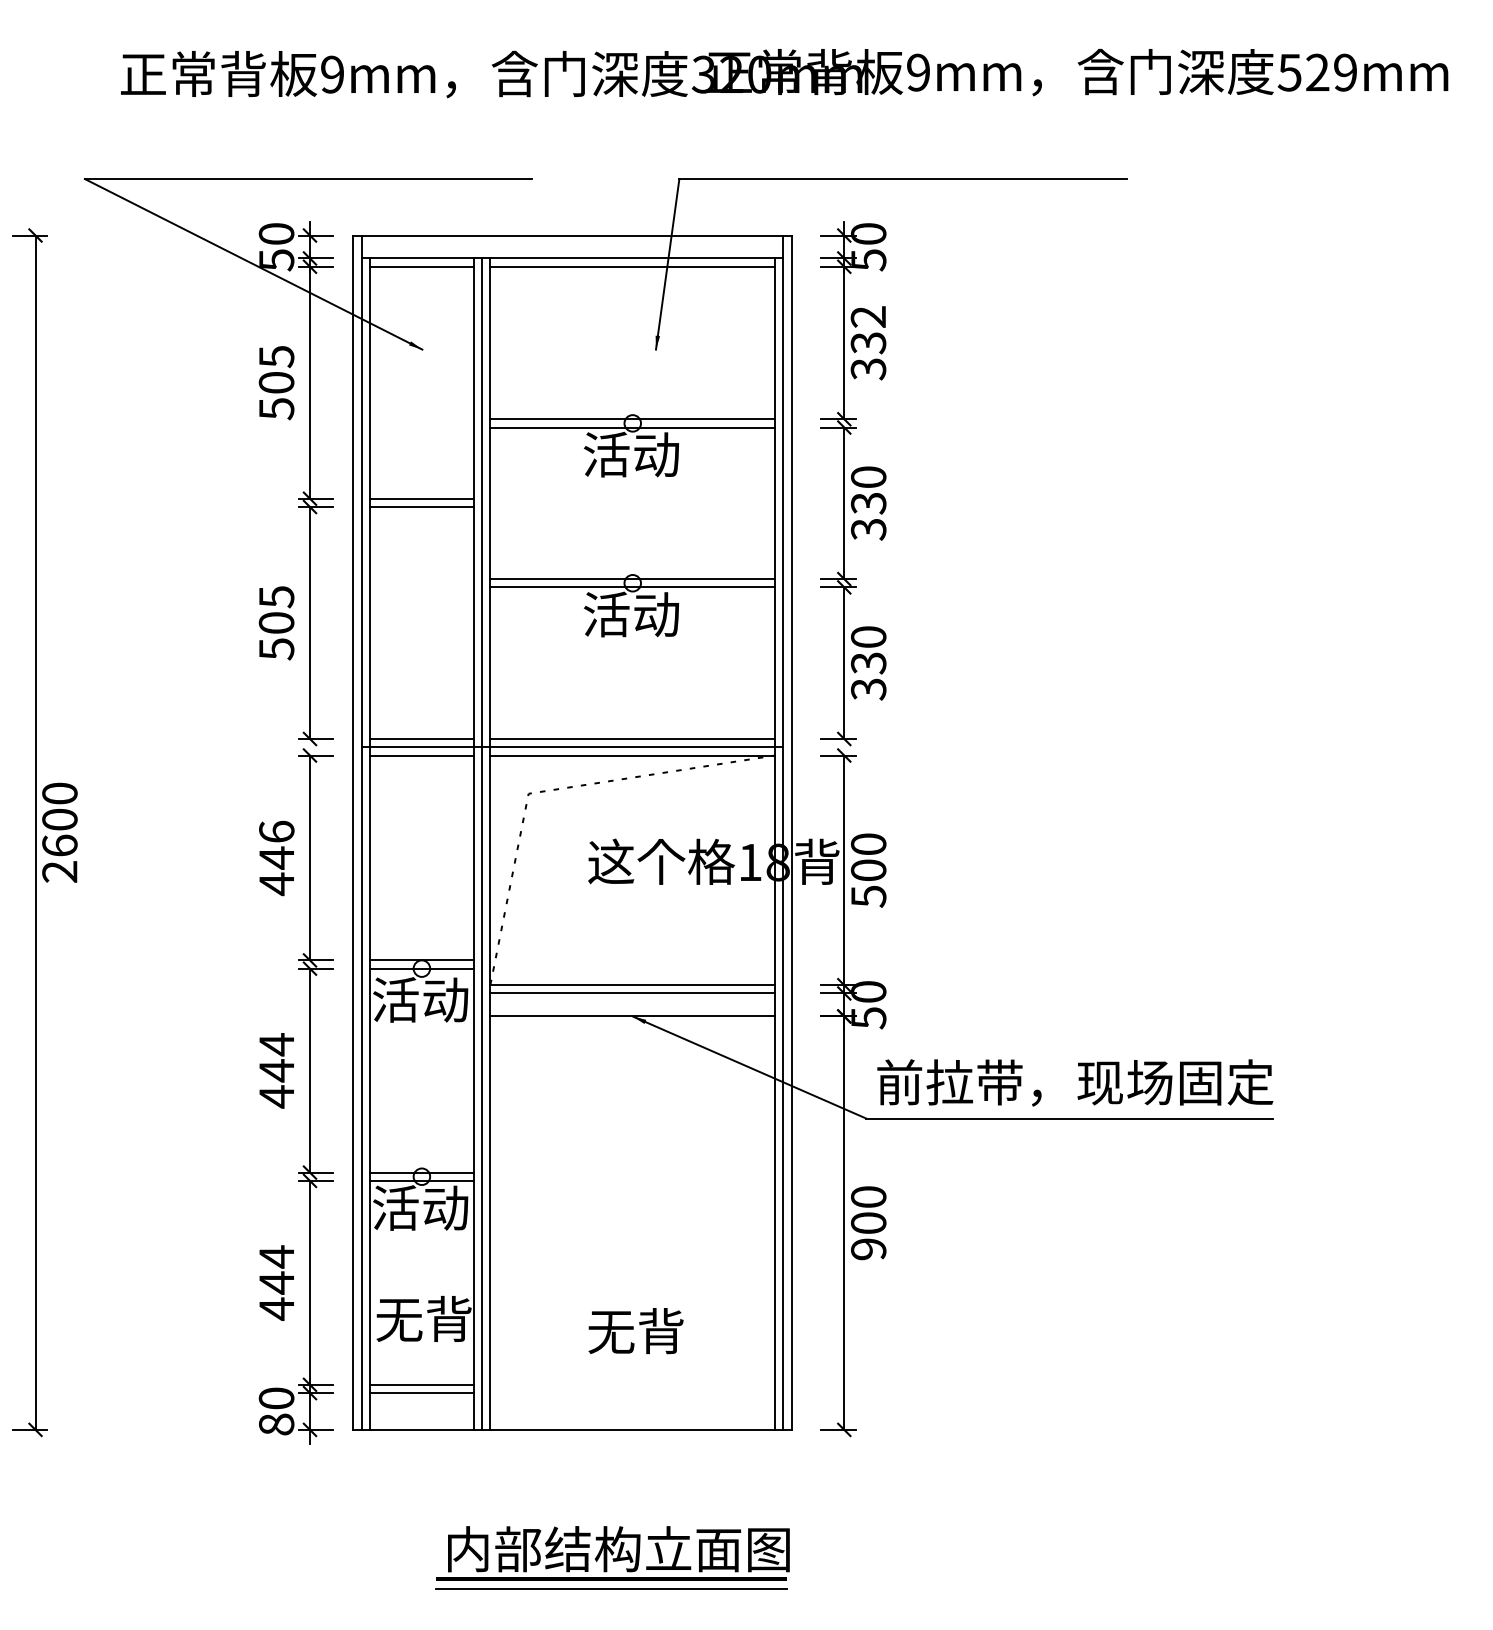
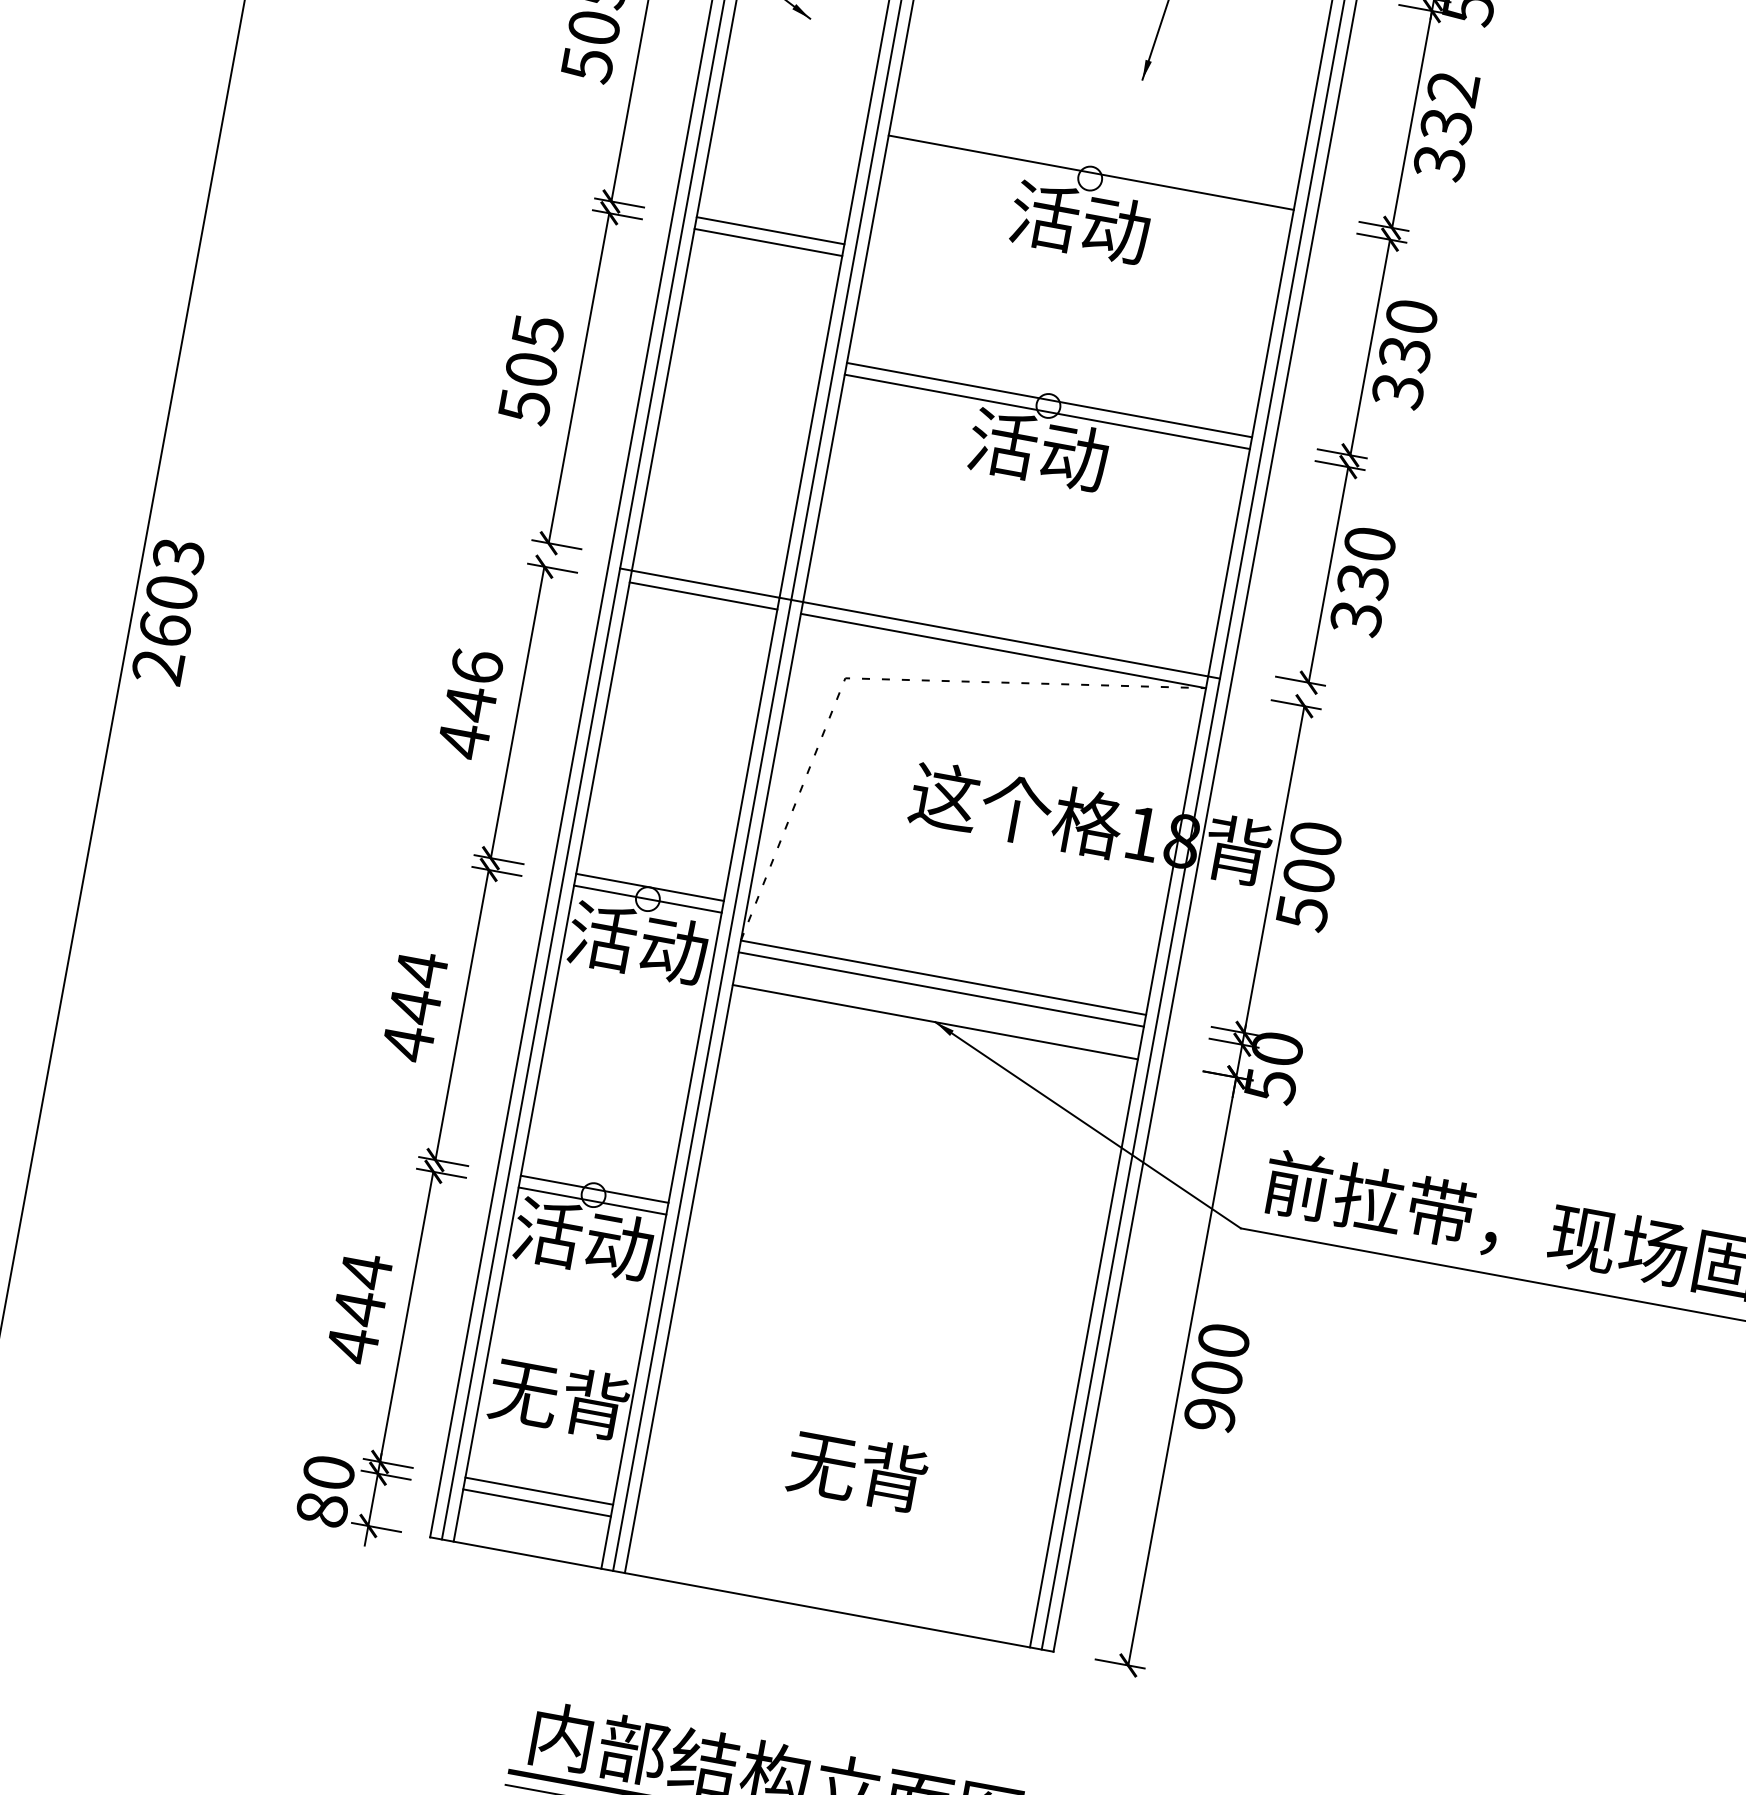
line: (632, 427) -> (1088, 184), removed
line: (421, 738) -> (707, 571), removed
line: (632, 738) -> (1007, 626), removed
text: (59, 793) -> (178, 555), 2600 -> 2603

